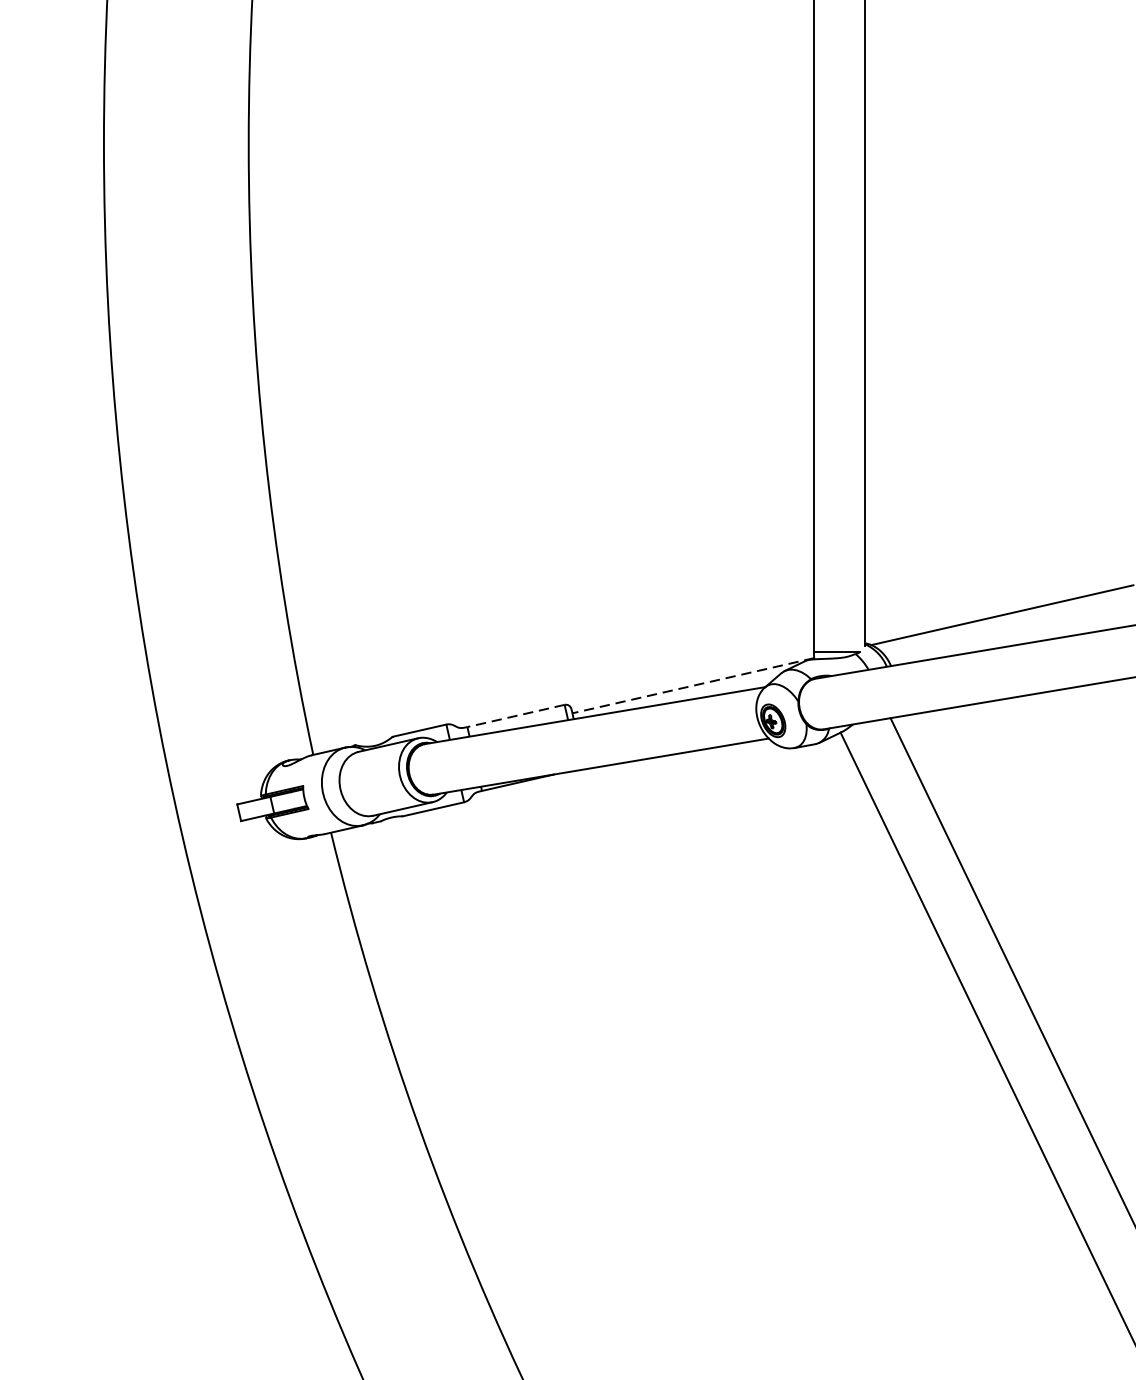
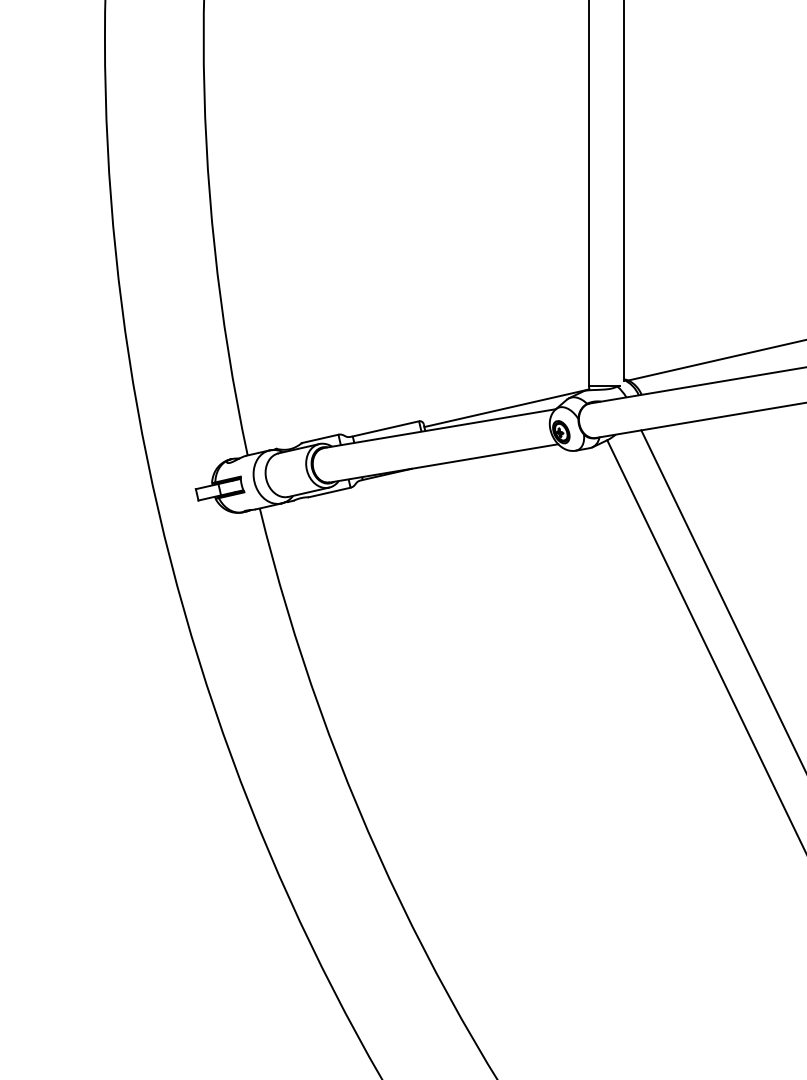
line: (692, 686) -> (506, 408), dashed -> solid
line: (515, 715) -> (385, 428), dashed -> solid

